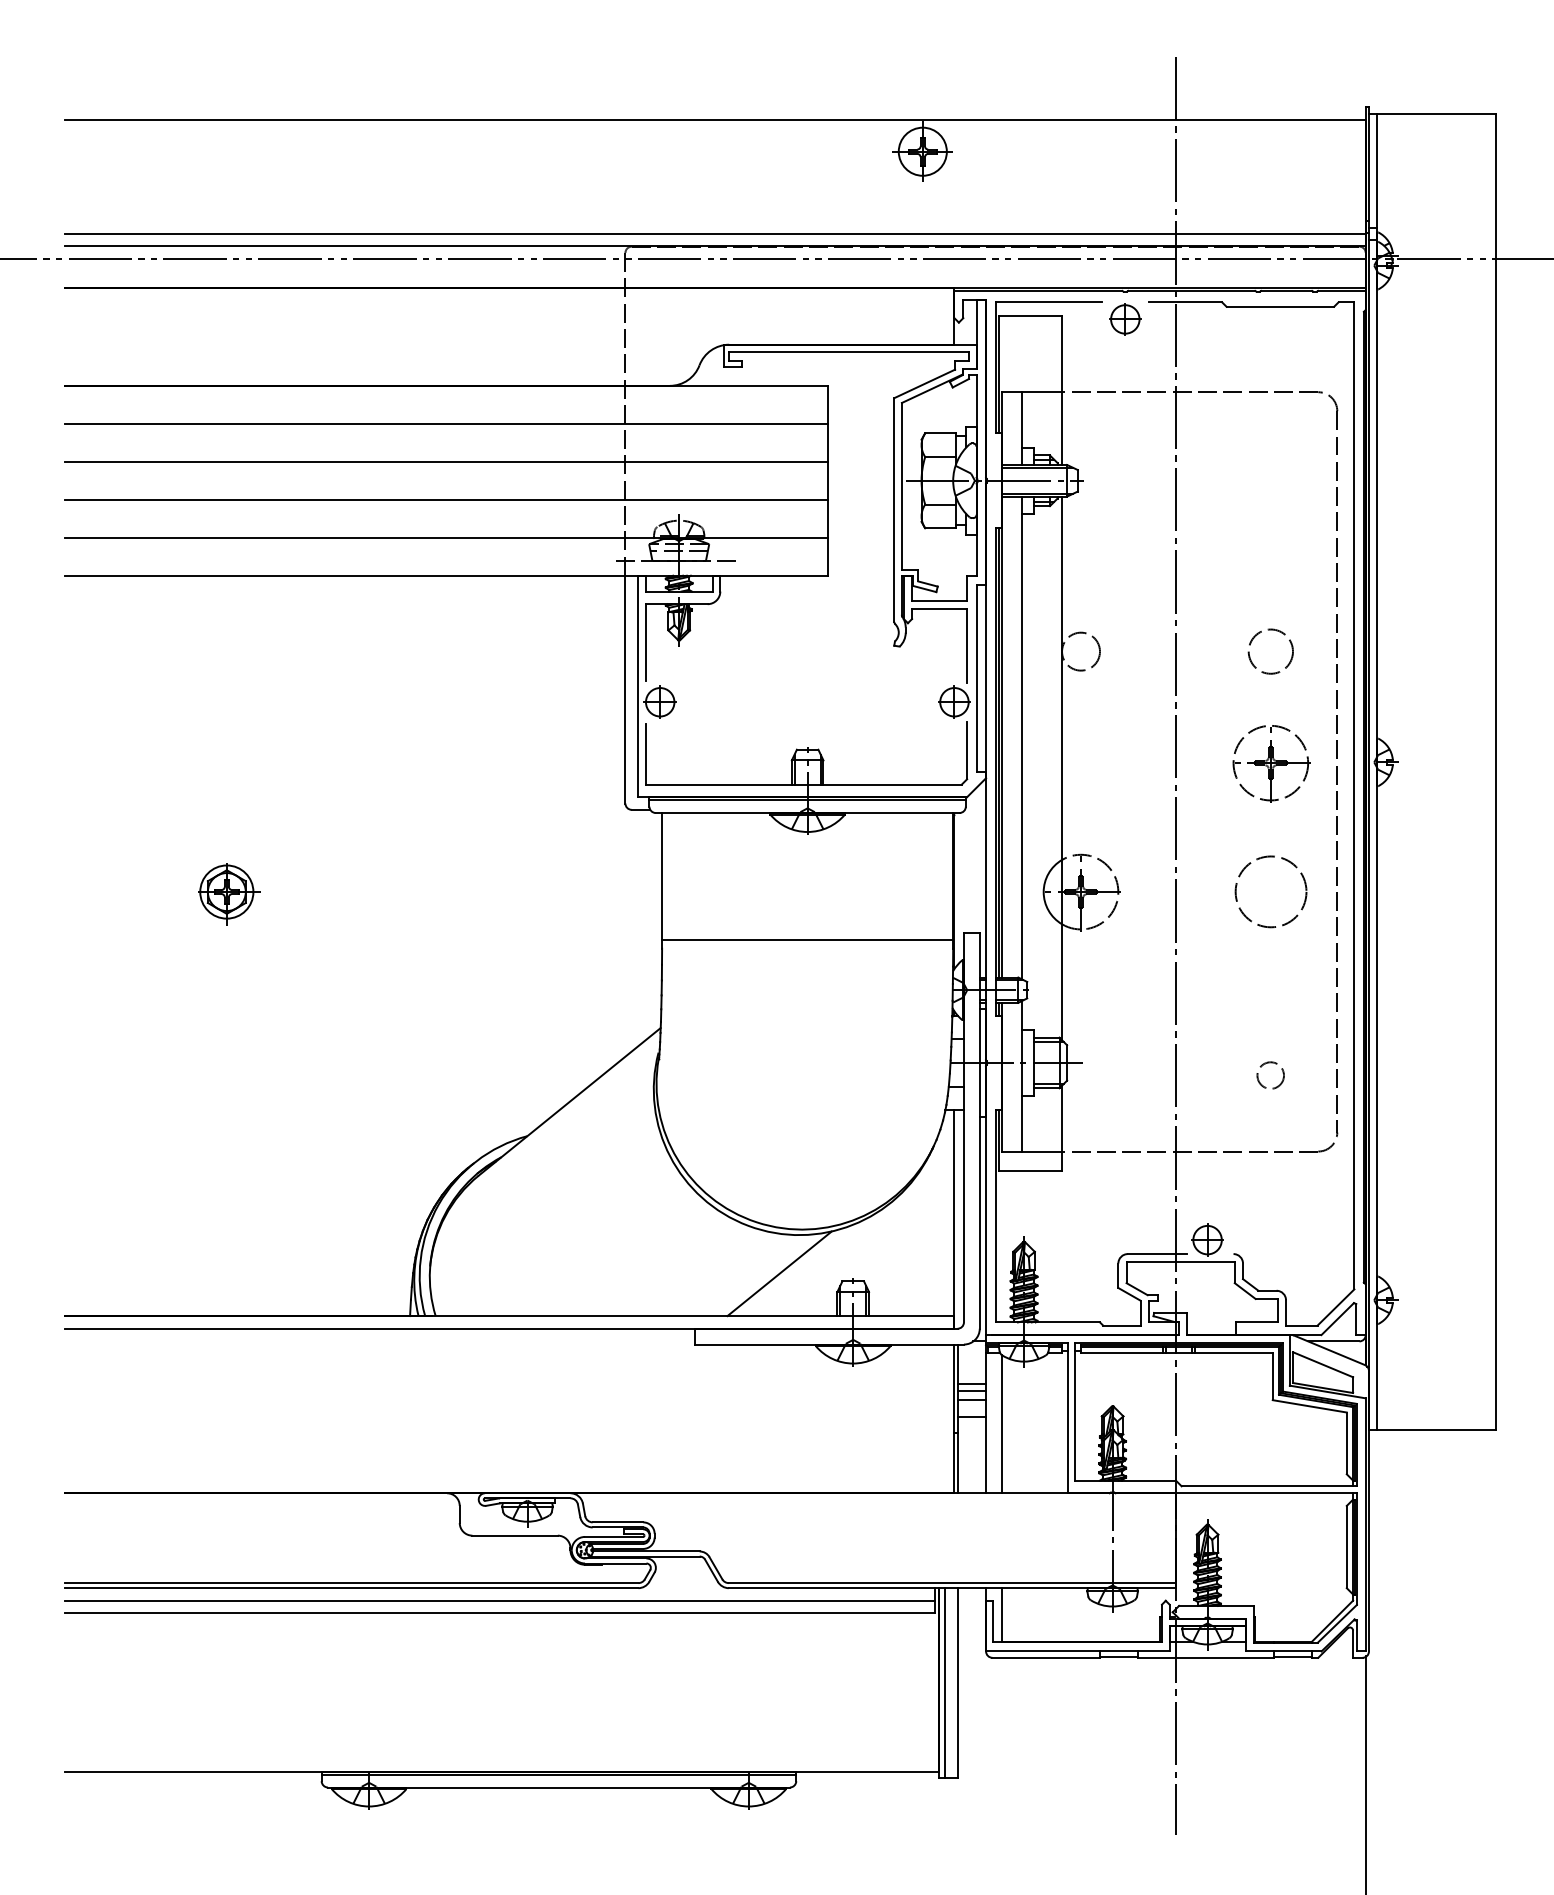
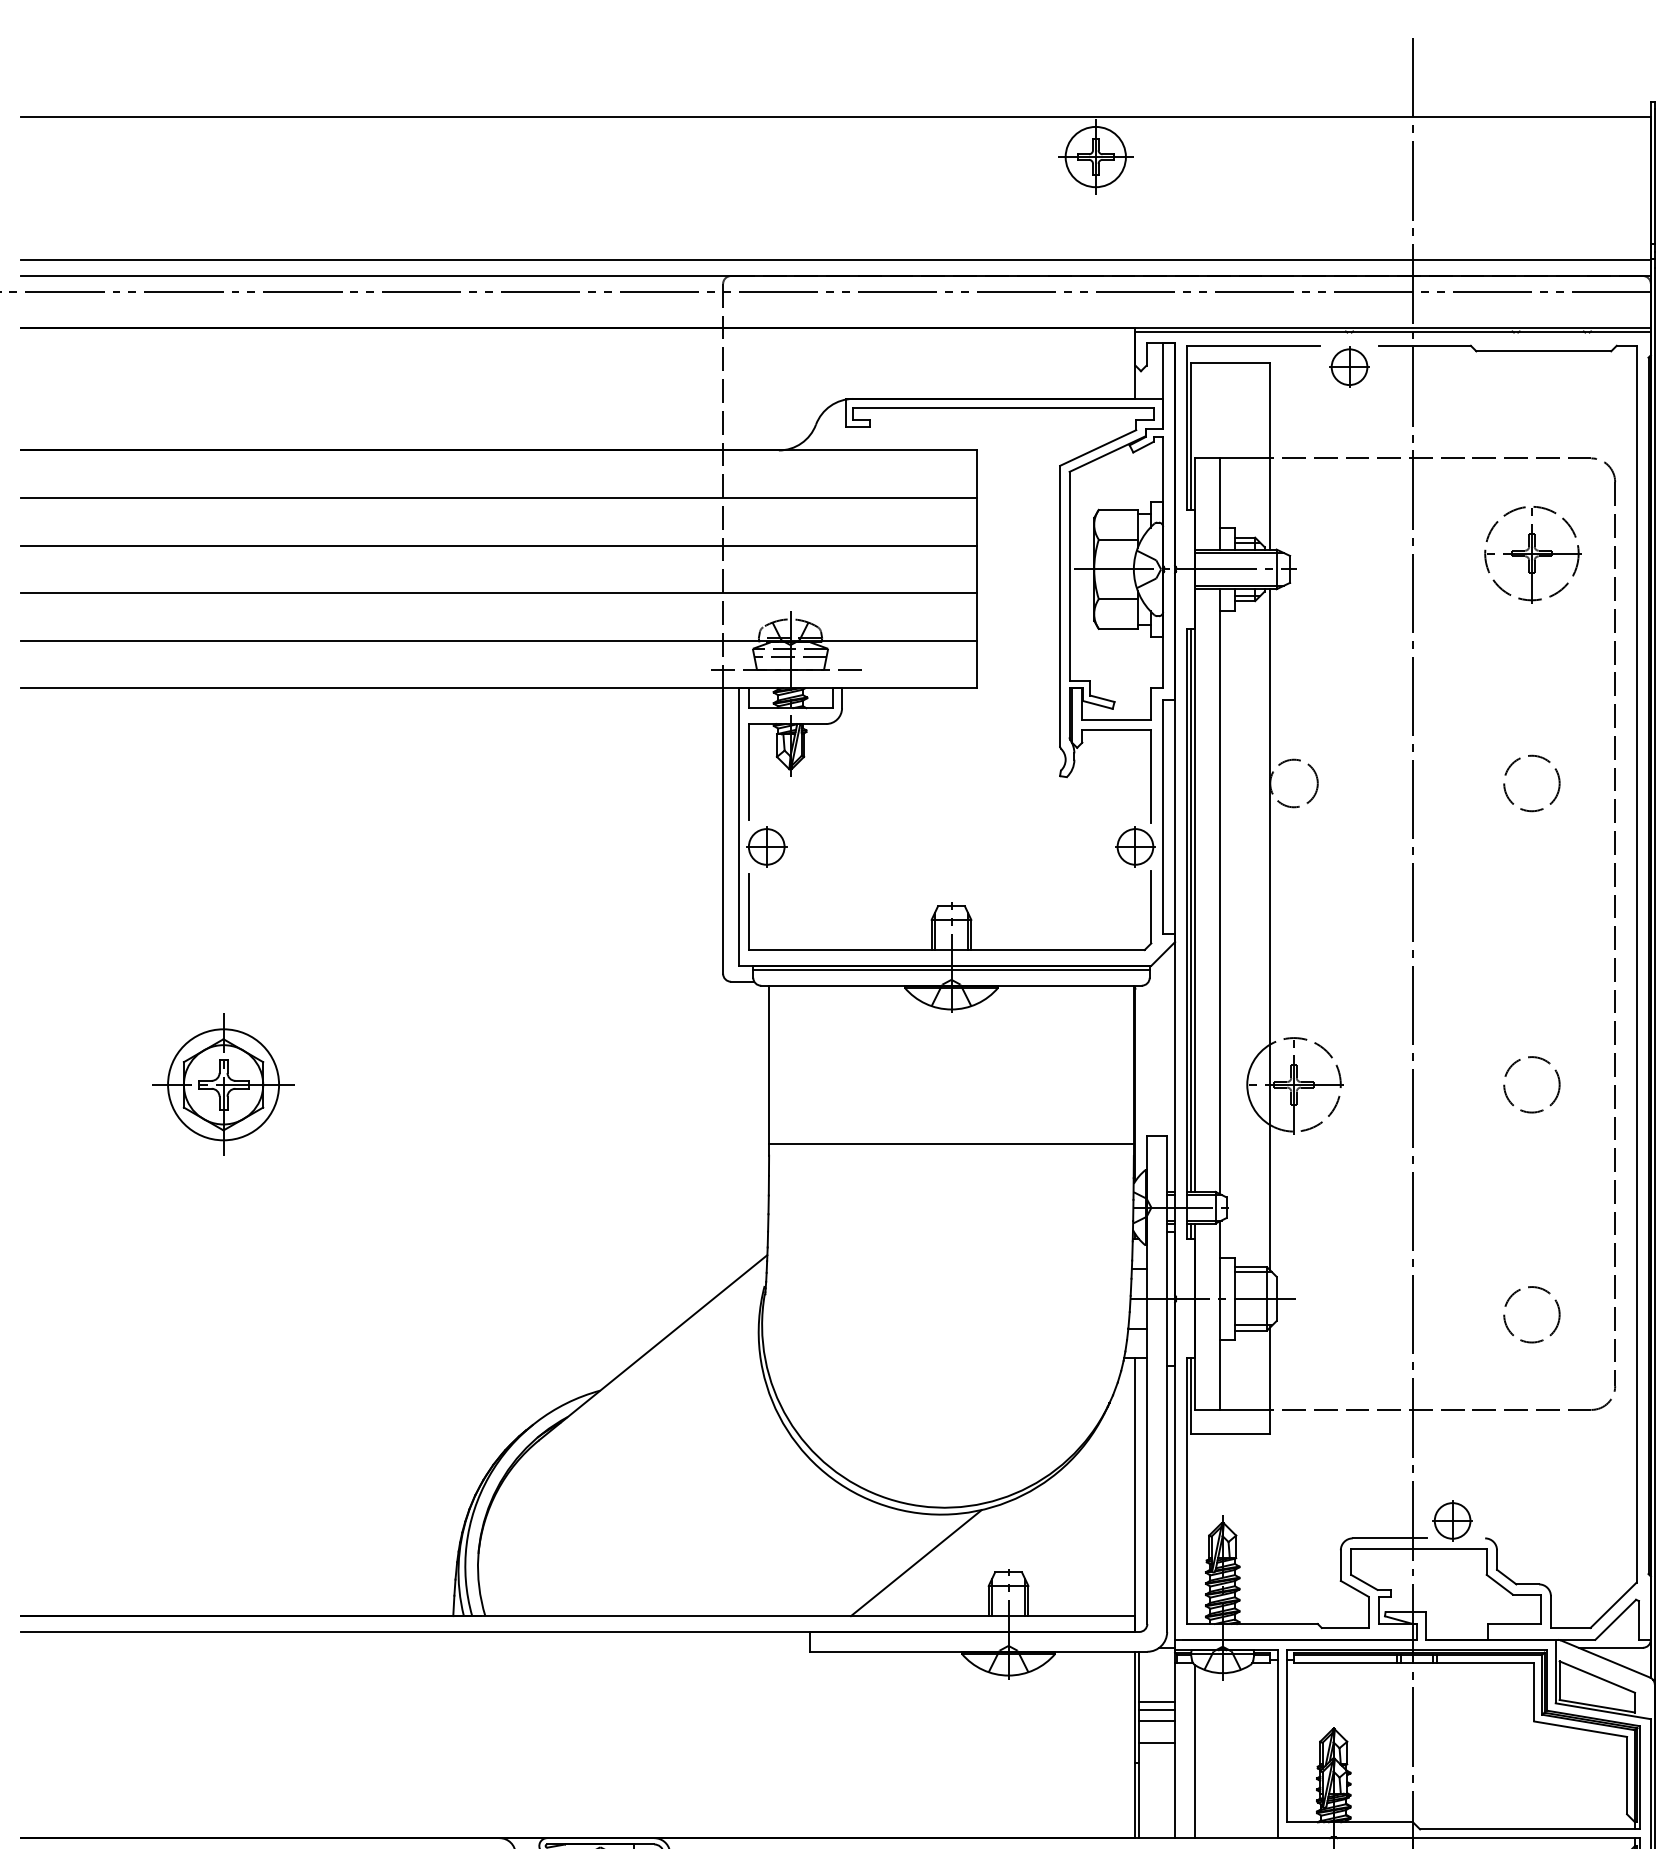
part: (1271, 763) -> (1532, 553), moved
part: (226, 891) -> (223, 1084), size x1.67
circle: (1270, 892) -> (1531, 1085), size x0.62
circle: (1270, 1075) -> (1531, 1314), size x1.67

